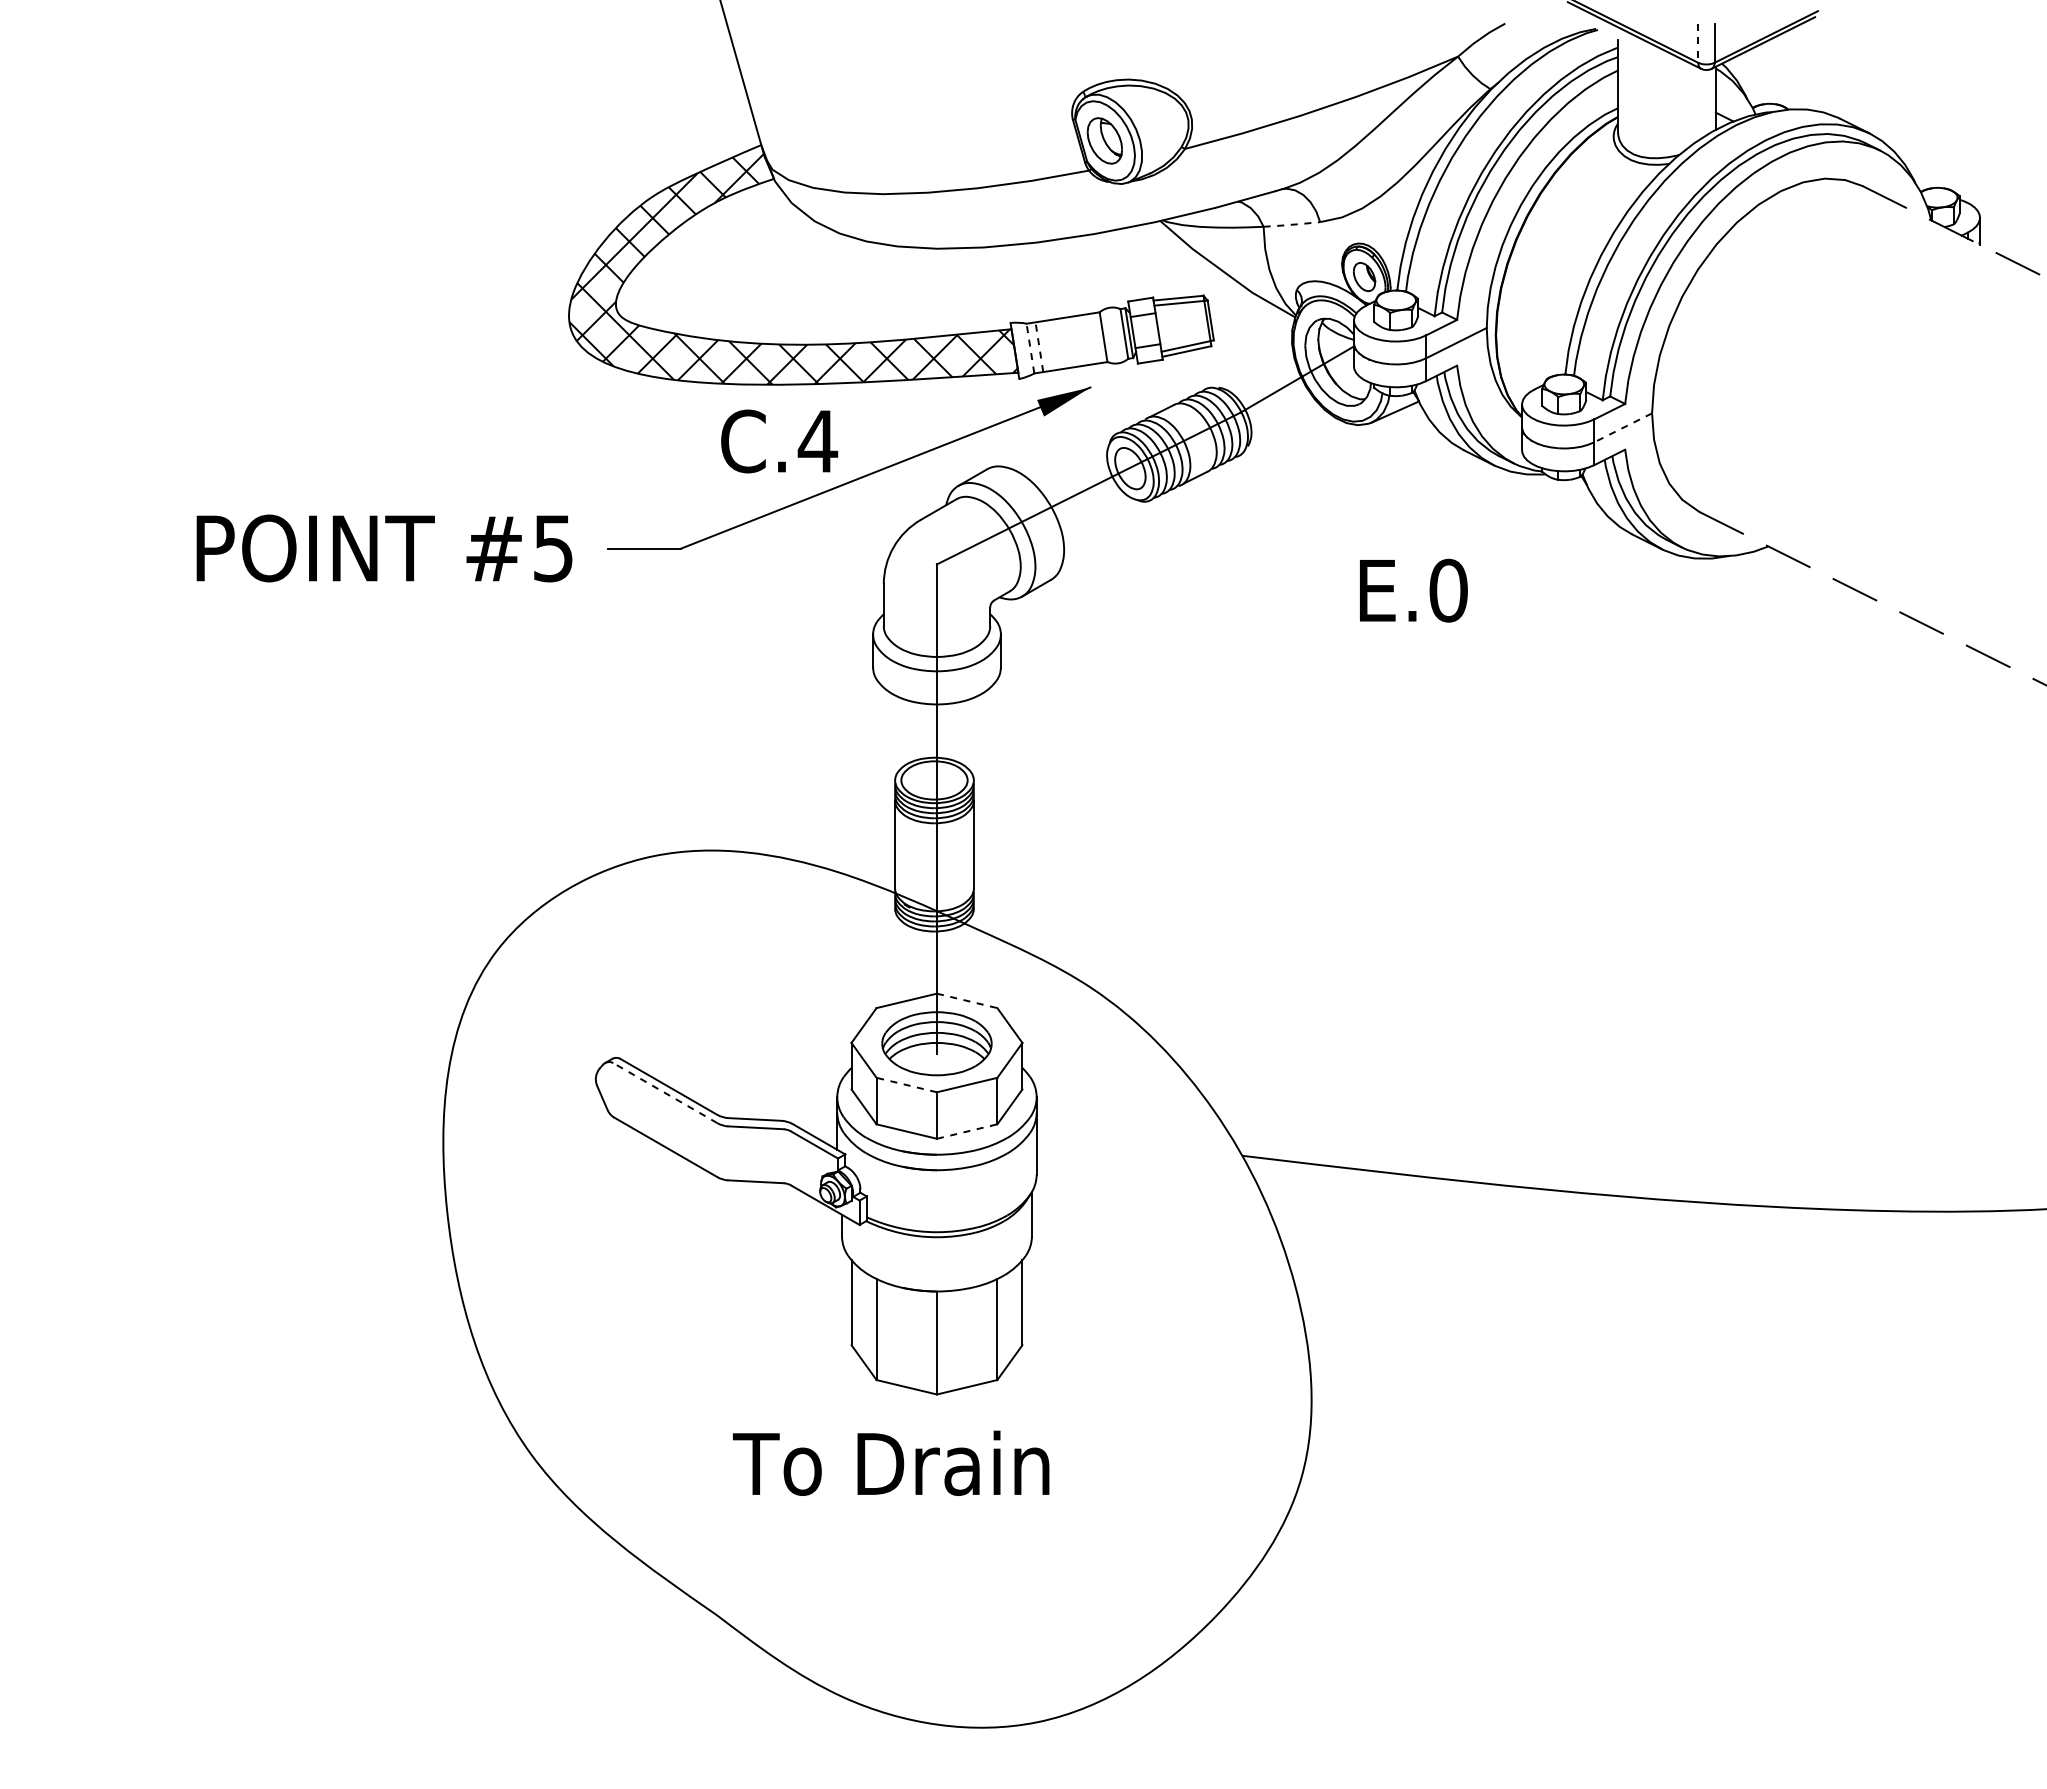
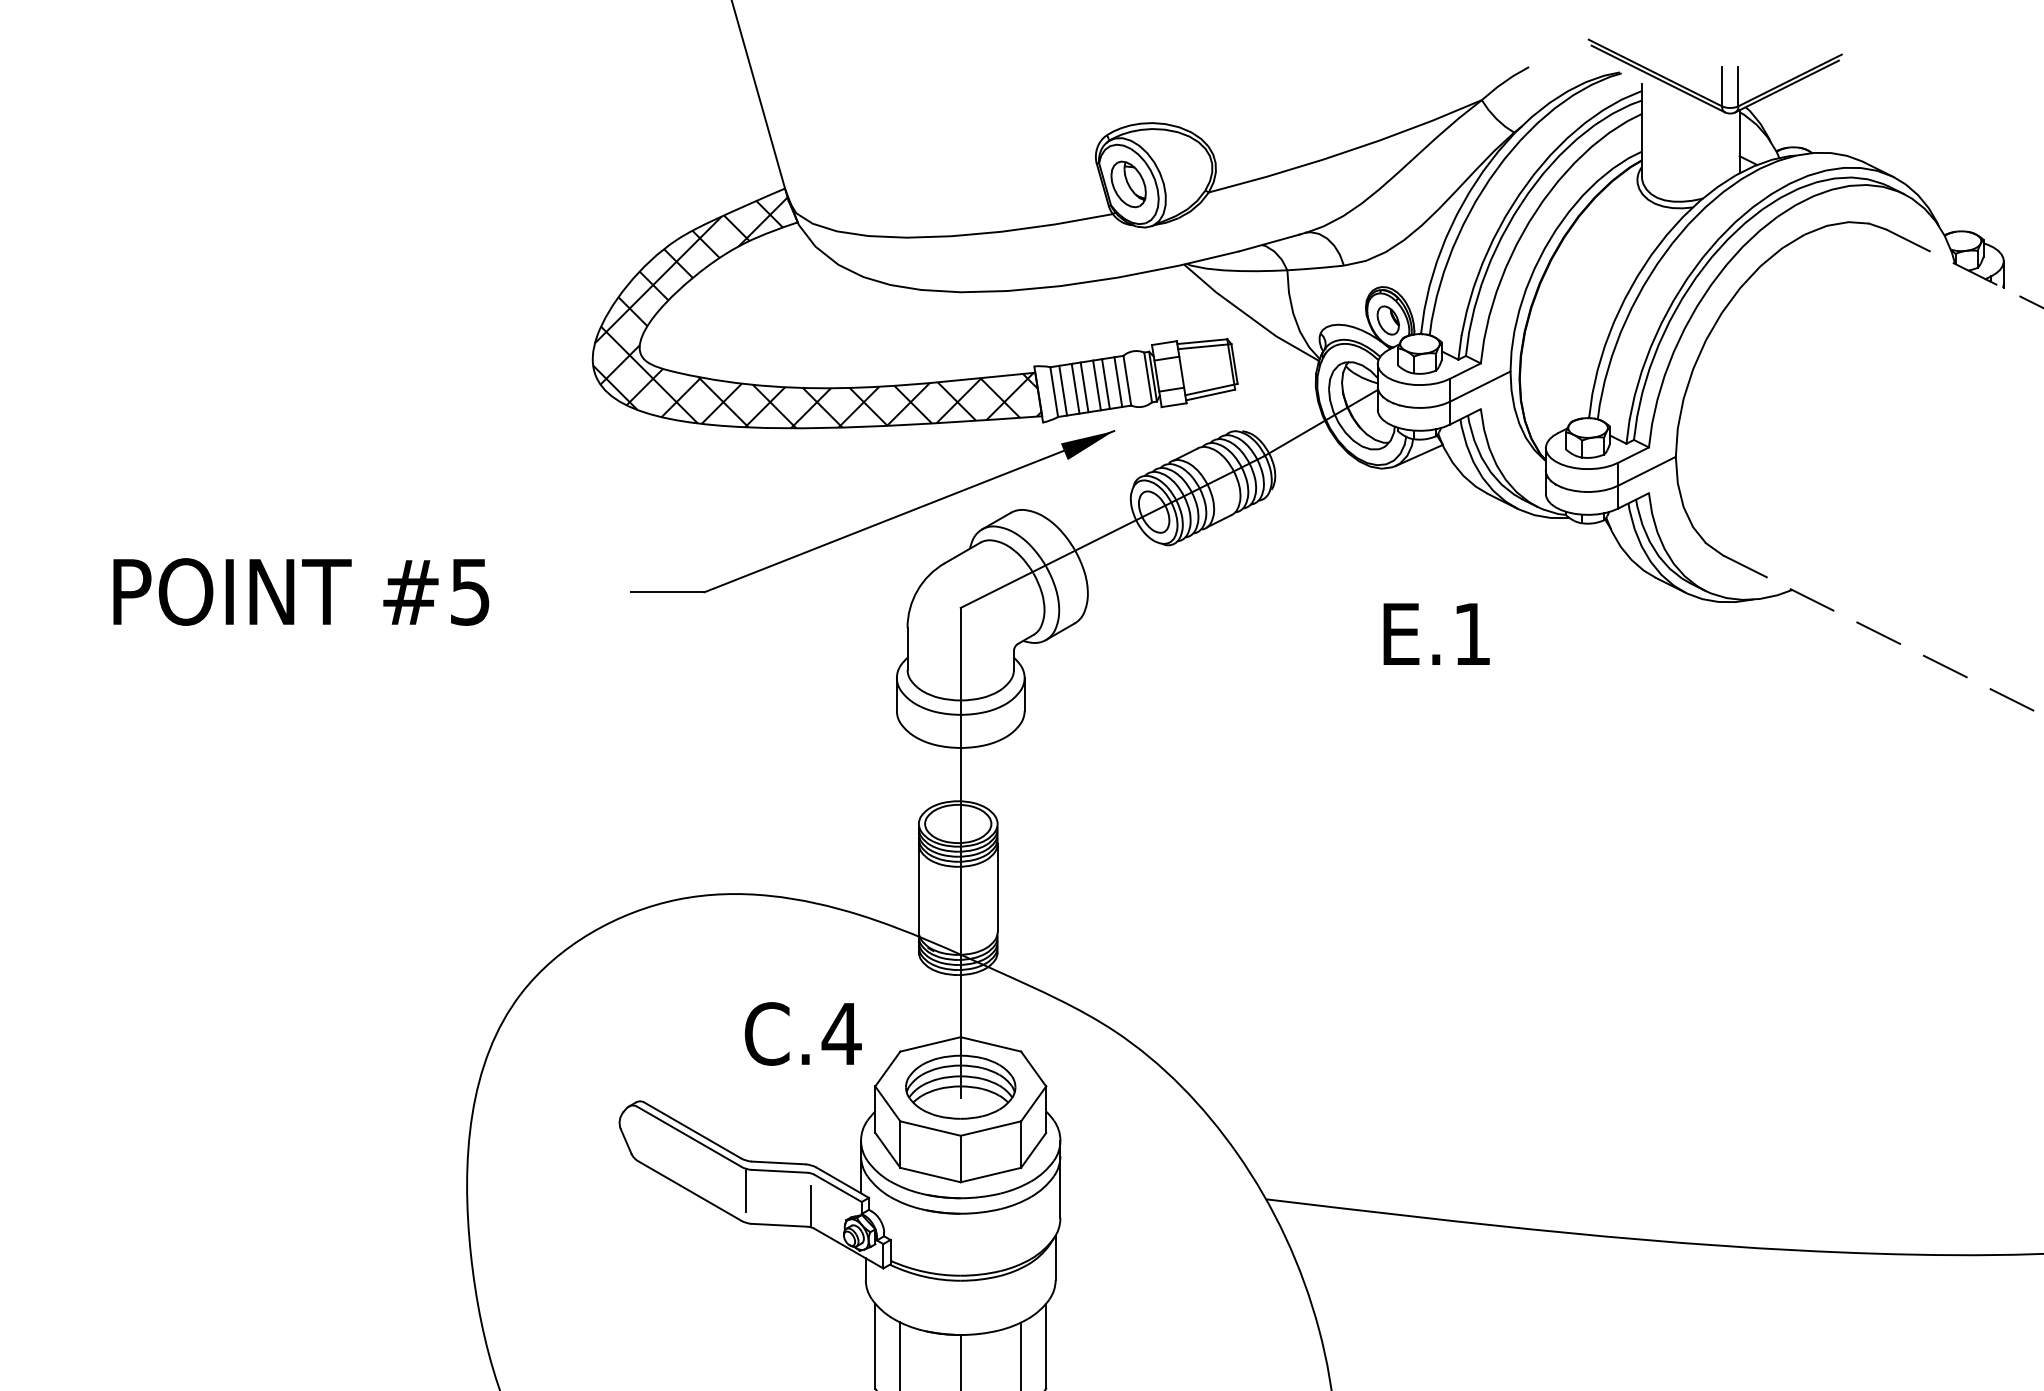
line: (1698, 43) -> (1722, 87), dashed -> solid
line: (1291, 224) -> (1315, 268), dashed -> solid
line: (1094, 338) -> (1118, 382), added
line: (1082, 340) -> (1106, 384), added
line: (1073, 341) -> (1097, 385), added
line: (1060, 343) -> (1084, 387), added
line: (1051, 345) -> (1075, 389), added
line: (1039, 346) -> (1063, 390), dashed -> solid
line: (1030, 348) -> (1054, 392), dashed -> solid
line: (1622, 428) -> (1646, 472), dashed -> solid
text: (779, 441) -> (803, 1034), moved
text: (384, 548) -> (301, 592), moved
text: (1448, 590) -> (1472, 634), E.0 -> E.1
line: (967, 1001) -> (991, 1045), dashed -> solid
line: (906, 1084) -> (930, 1128), dashed -> solid
line: (665, 1093) -> (689, 1137), dashed -> solid
line: (967, 1131) -> (991, 1175), dashed -> solid
line: (722, 1146) -> (746, 1190), added
line: (787, 1162) -> (811, 1206), added

